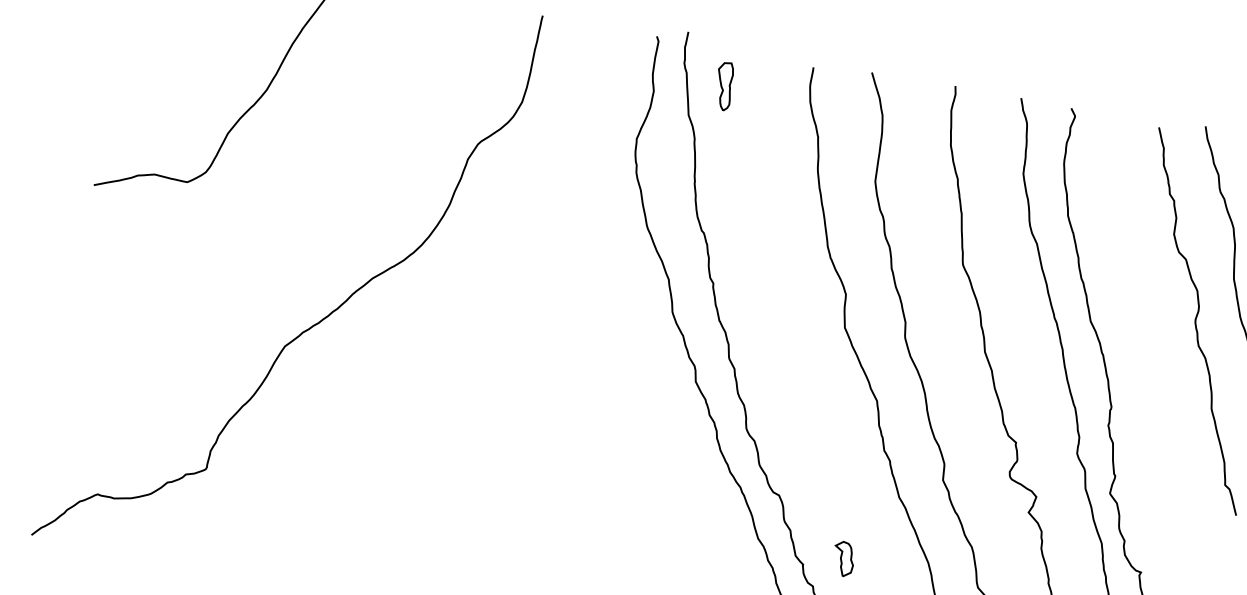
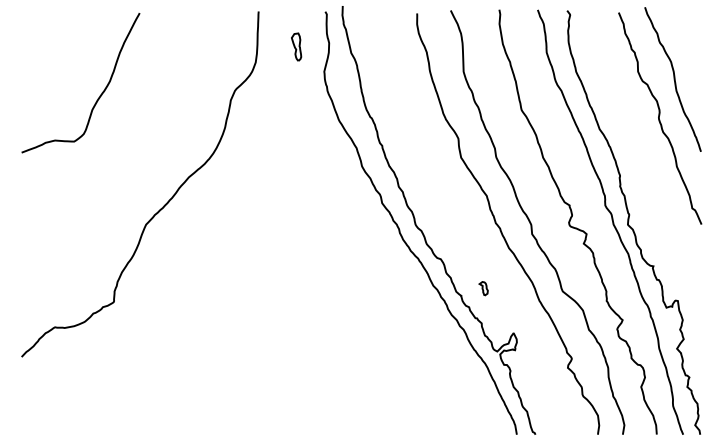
part: (724, 85) -> (296, 46), moved
part: (843, 558) -> (483, 288), size x0.7

